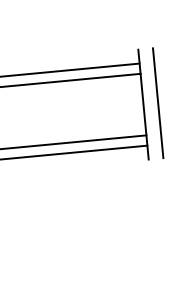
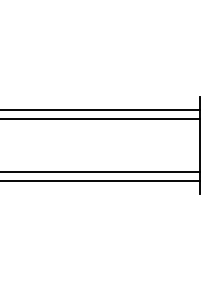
line: (158, 103) -> (213, 145), removed

